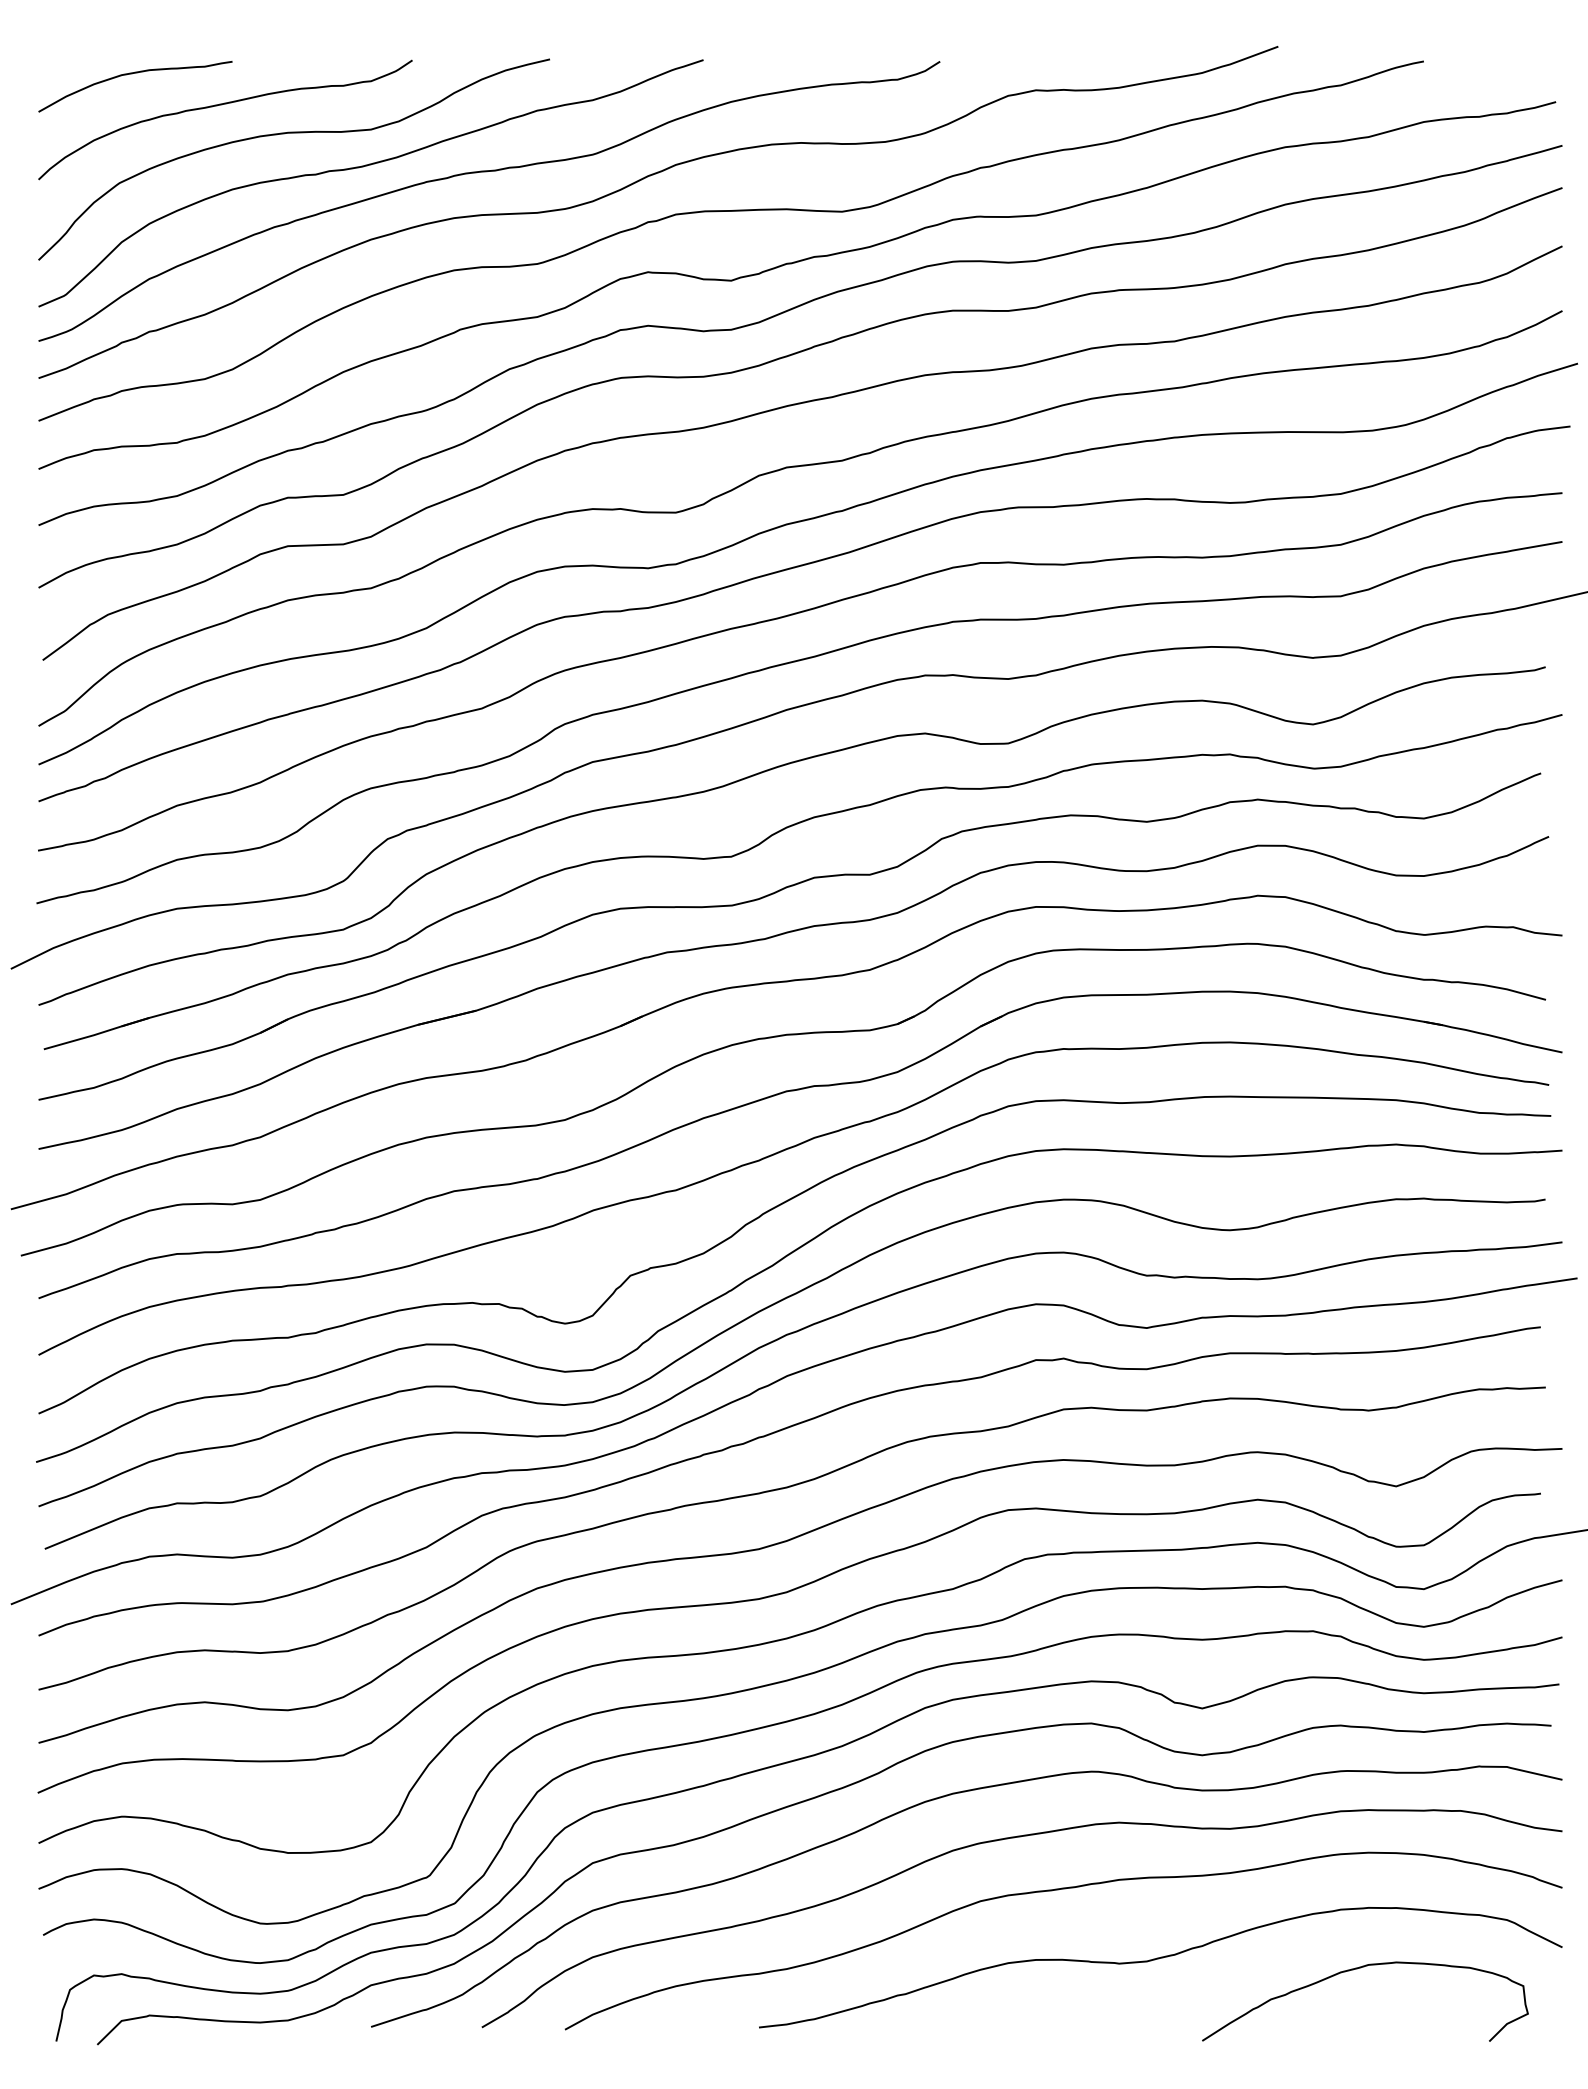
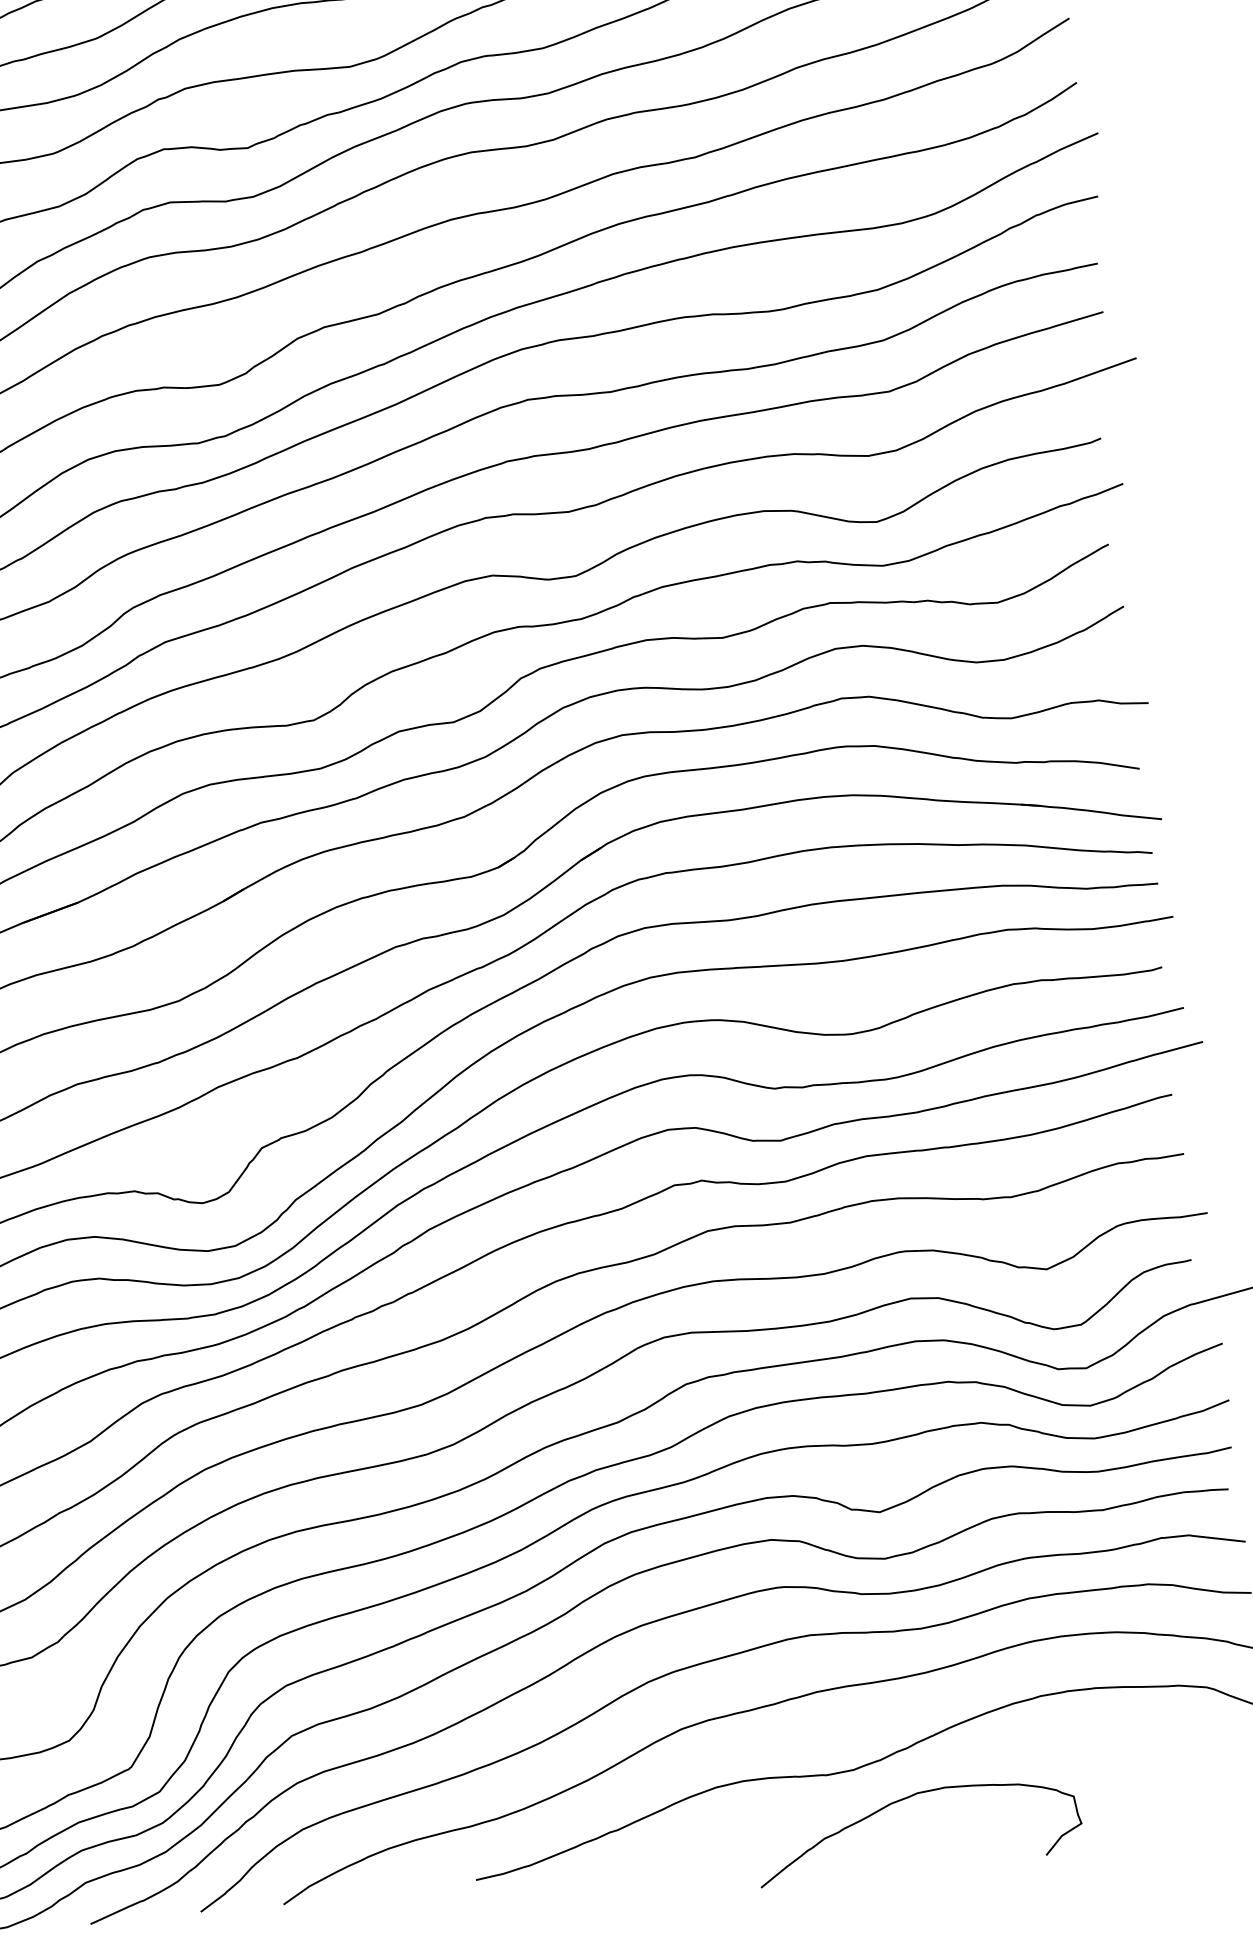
curve: (1357, 1969) -> (907, 1799), moved

